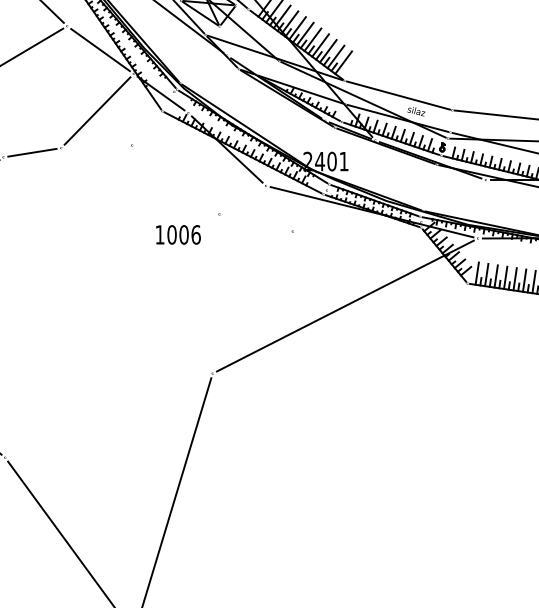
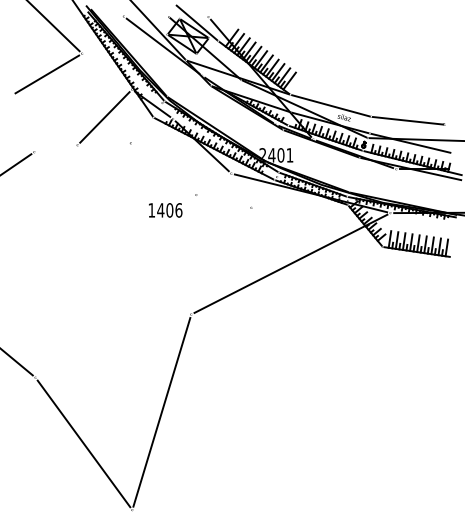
line: (101, 49) -> (107, 71), removed
line: (31, 152) -> (55, 148), removed
text: (171, 235) -> (160, 210), 1006 -> 1406

